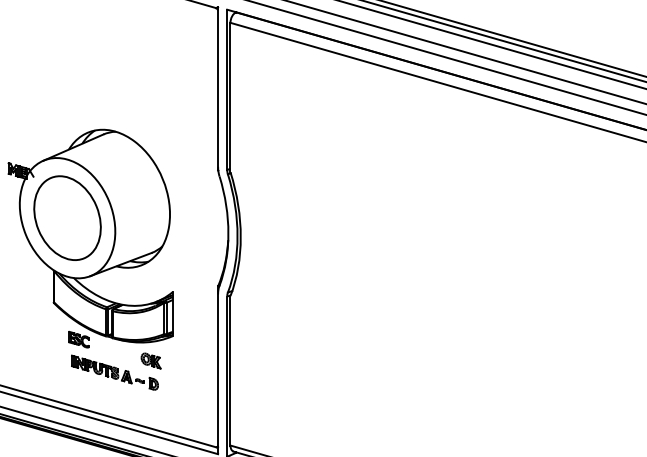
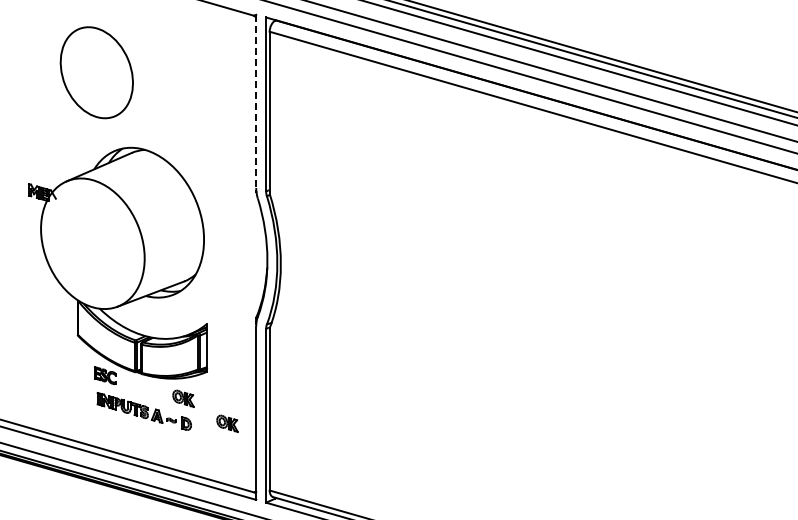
line: (218, 87) -> (256, 101), solid -> dashed
part: (67, 217) -> (96, 72), moved
part: (191, 383) -> (227, 423), added

